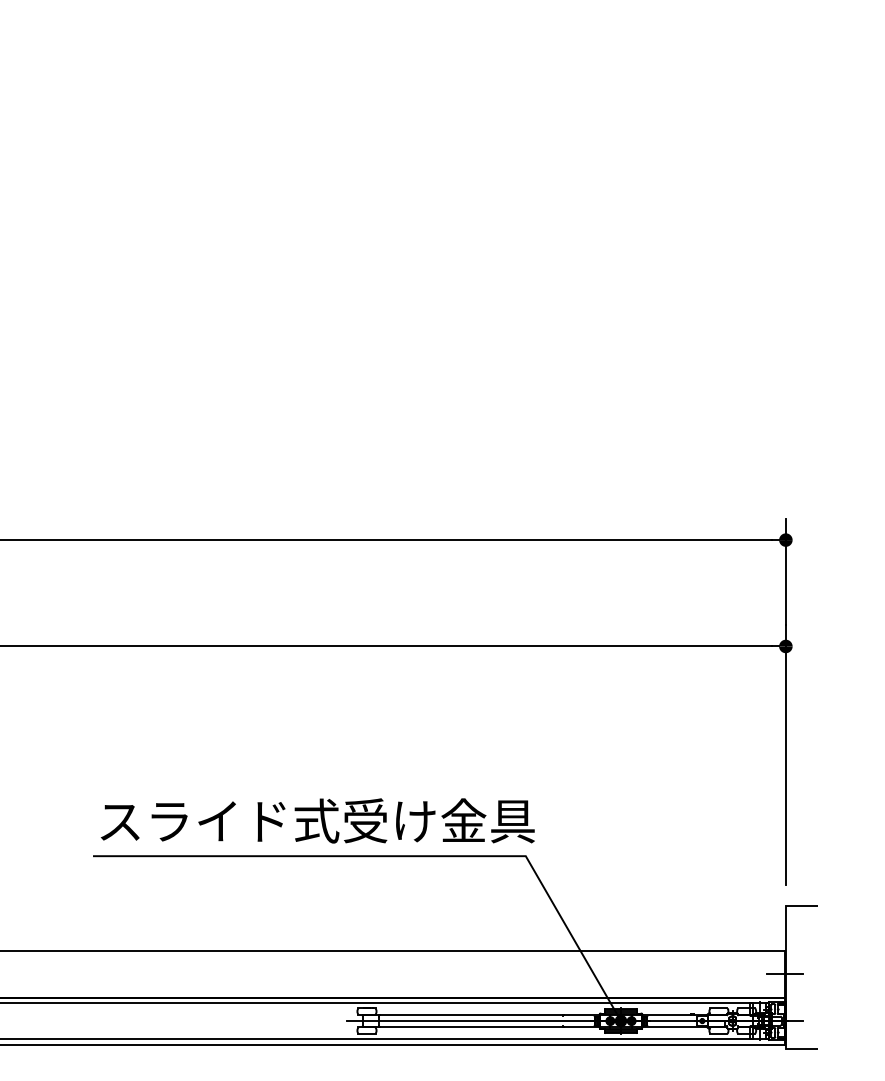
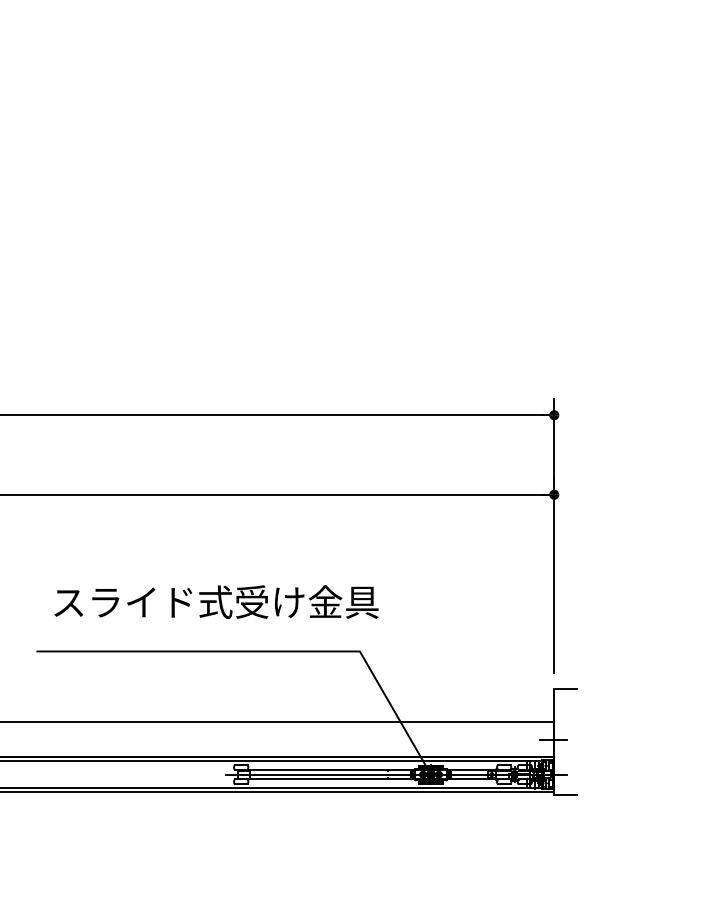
text: (317, 820) -> (216, 601), moved

